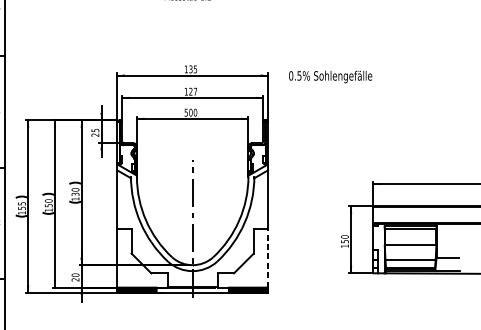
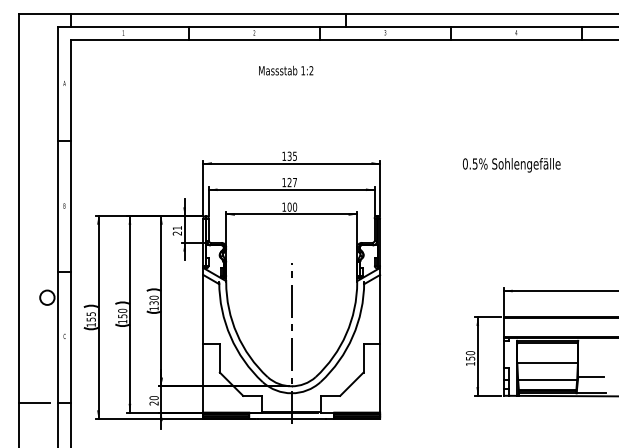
text: (330, 77) -> (511, 165), moved
text: (186, 112) -> (284, 206), 500 -> 100
text: (95, 130) -> (177, 228), 25 -> 21
line: (268, 258) -> (380, 378), dashed -> solid

